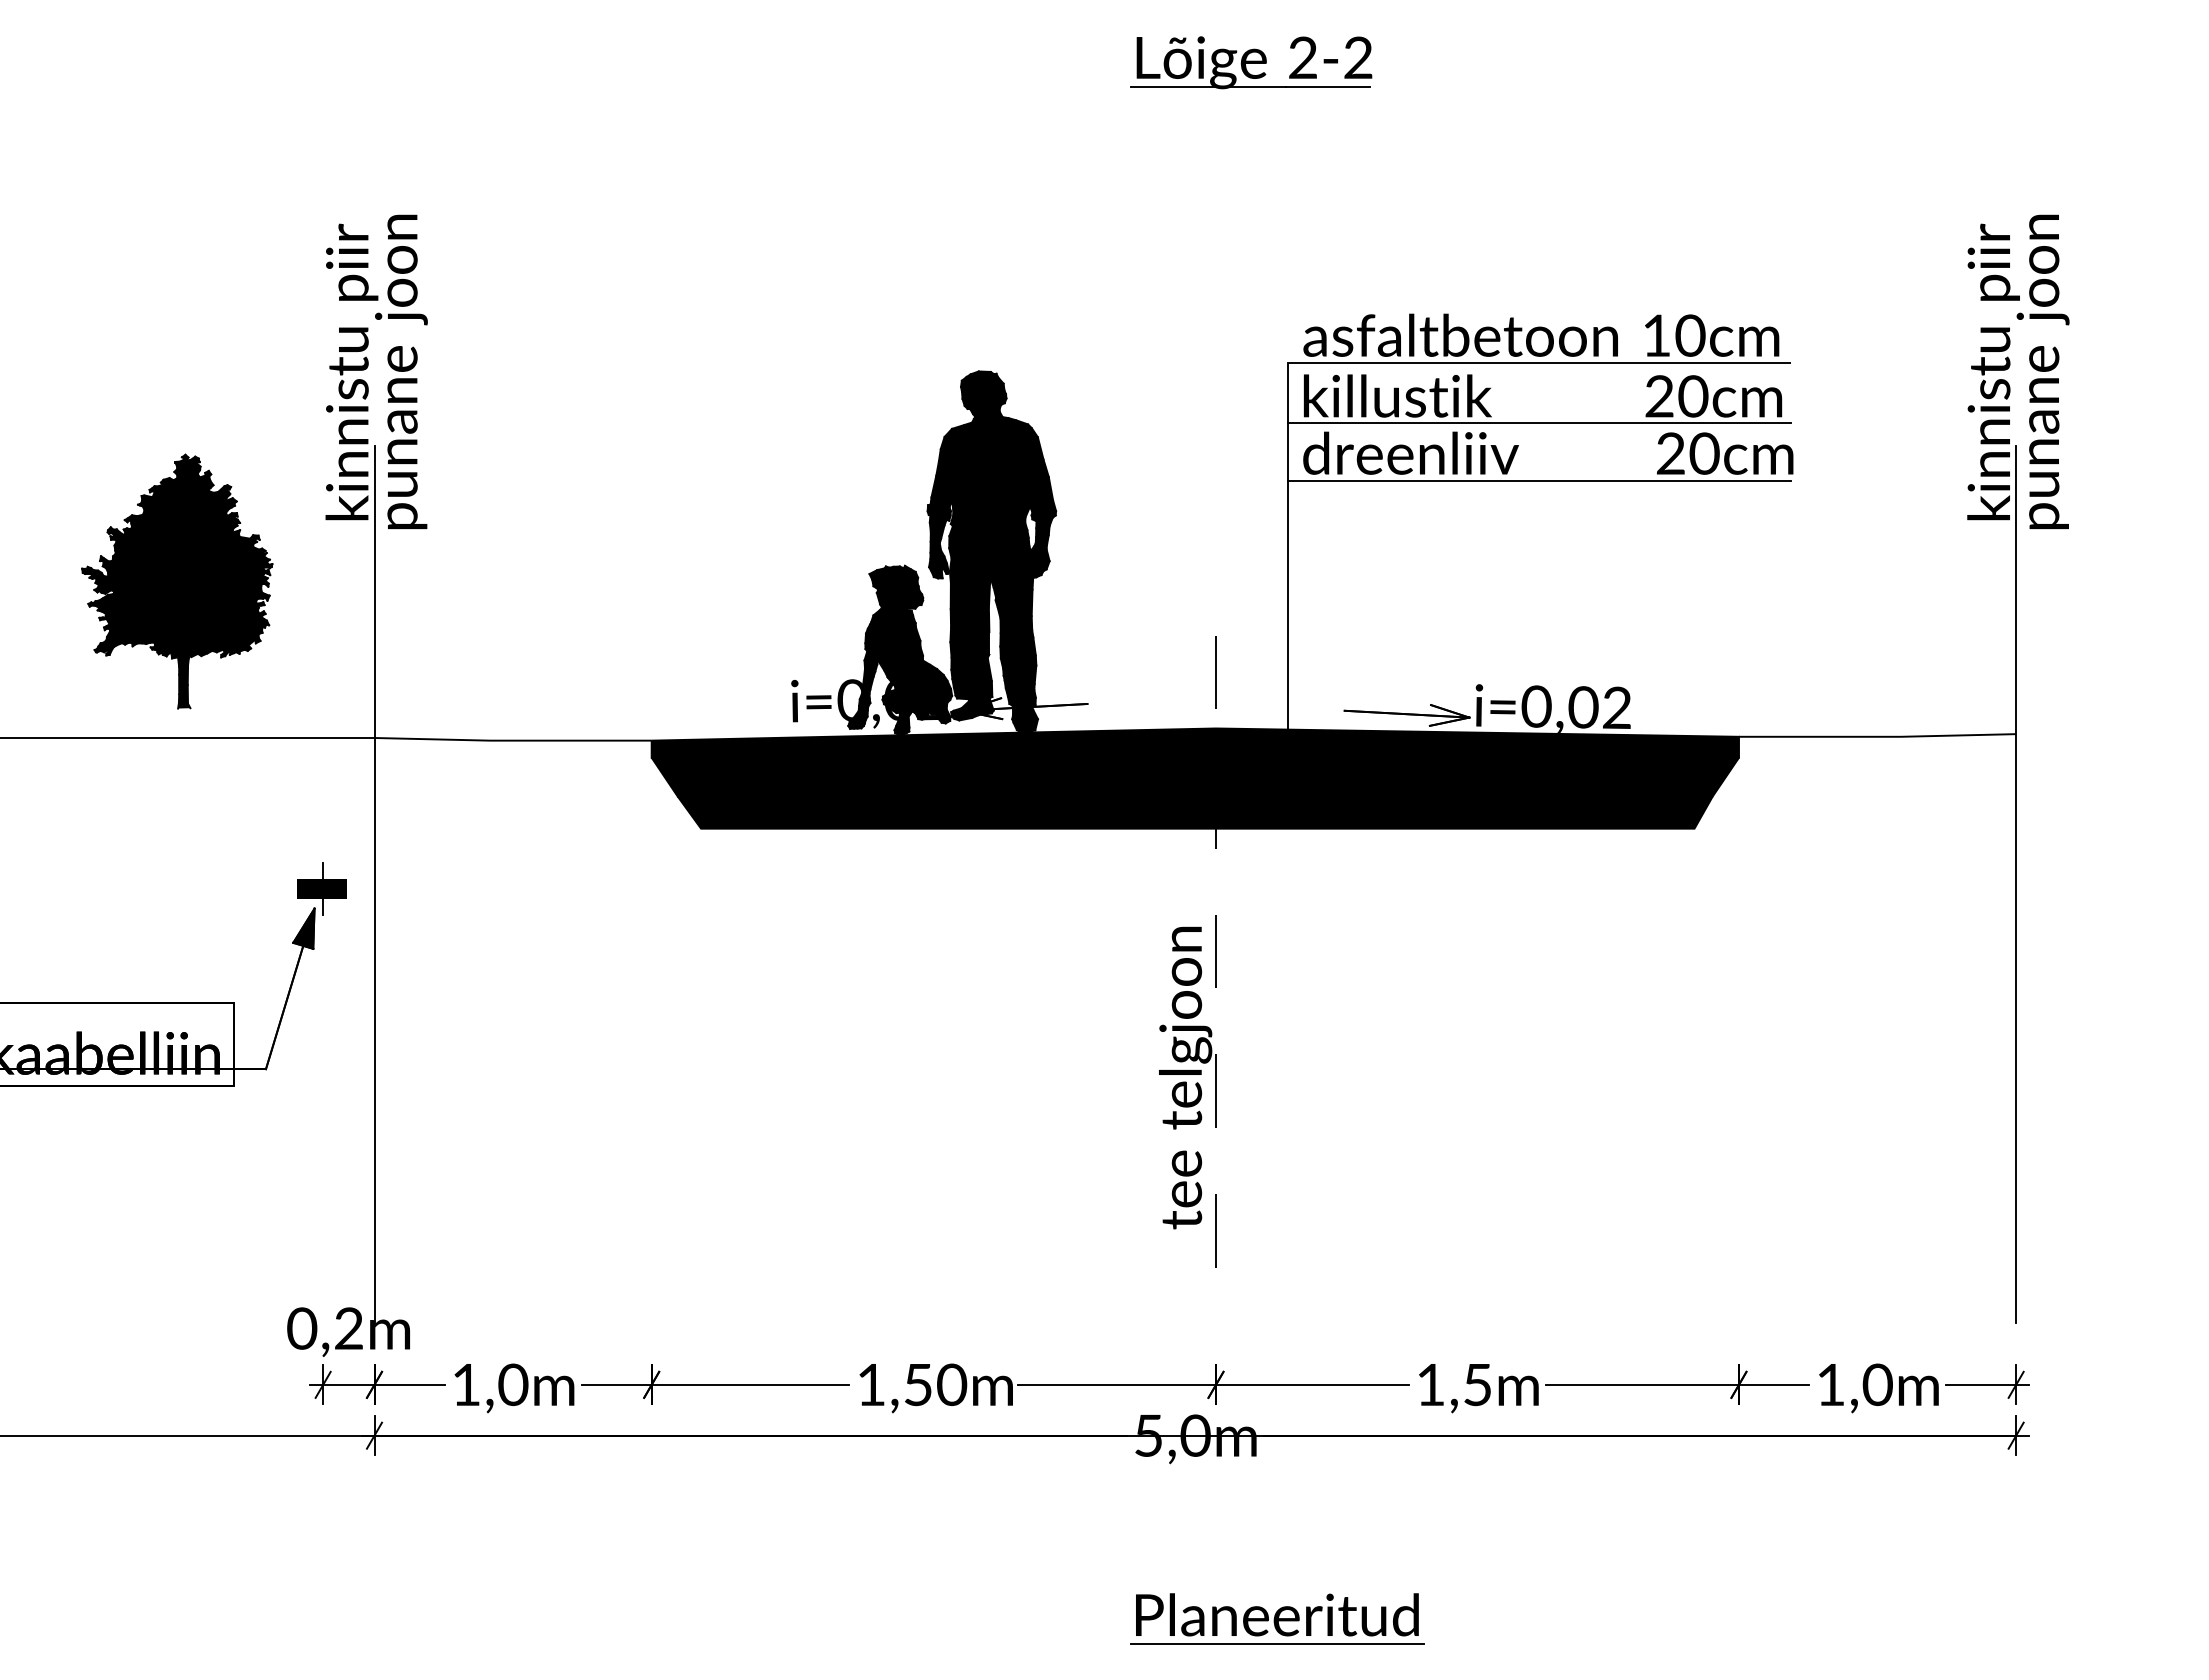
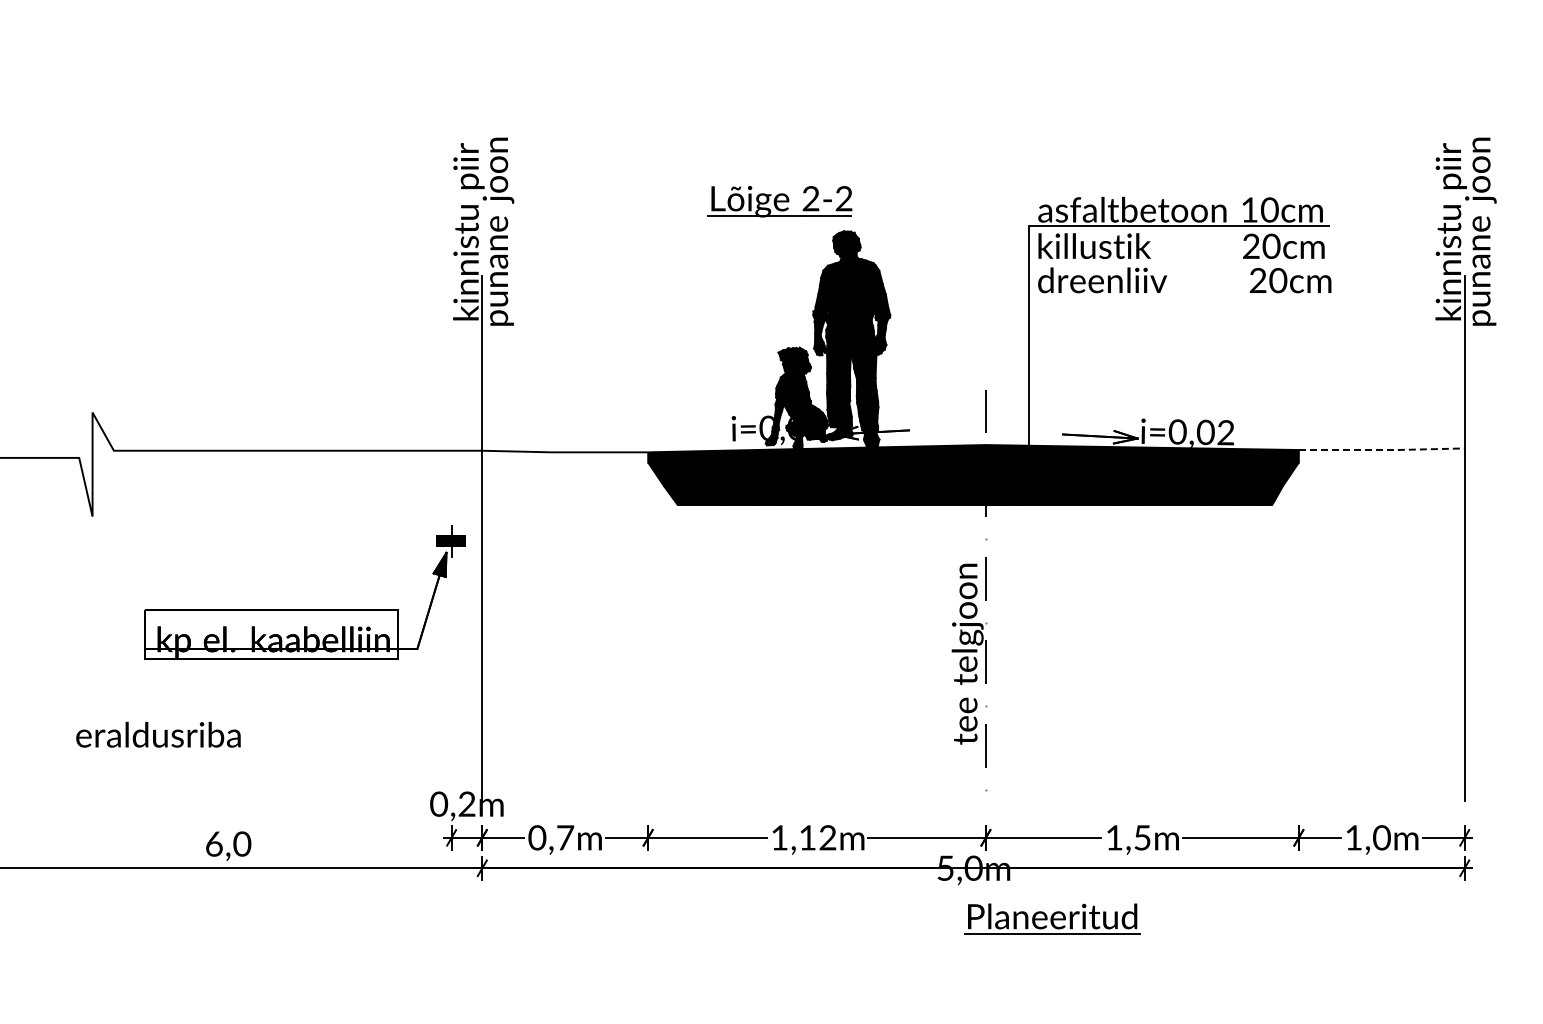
part: (1250, 62) -> (779, 201), moved
line: (1537, 423) -> (1178, 262), removed
line: (1537, 480) -> (1178, 296), removed
part: (177, 582) -> (364, 357), removed
line: (1878, 737) -> (1382, 450), solid -> dashed
text: (490, 1384) -> (551, 837), 1,0m -> 0,7m
text: (936, 1384) -> (818, 837), 1,50m -> 1,12m
part: (1277, 1618) -> (1052, 918), moved

